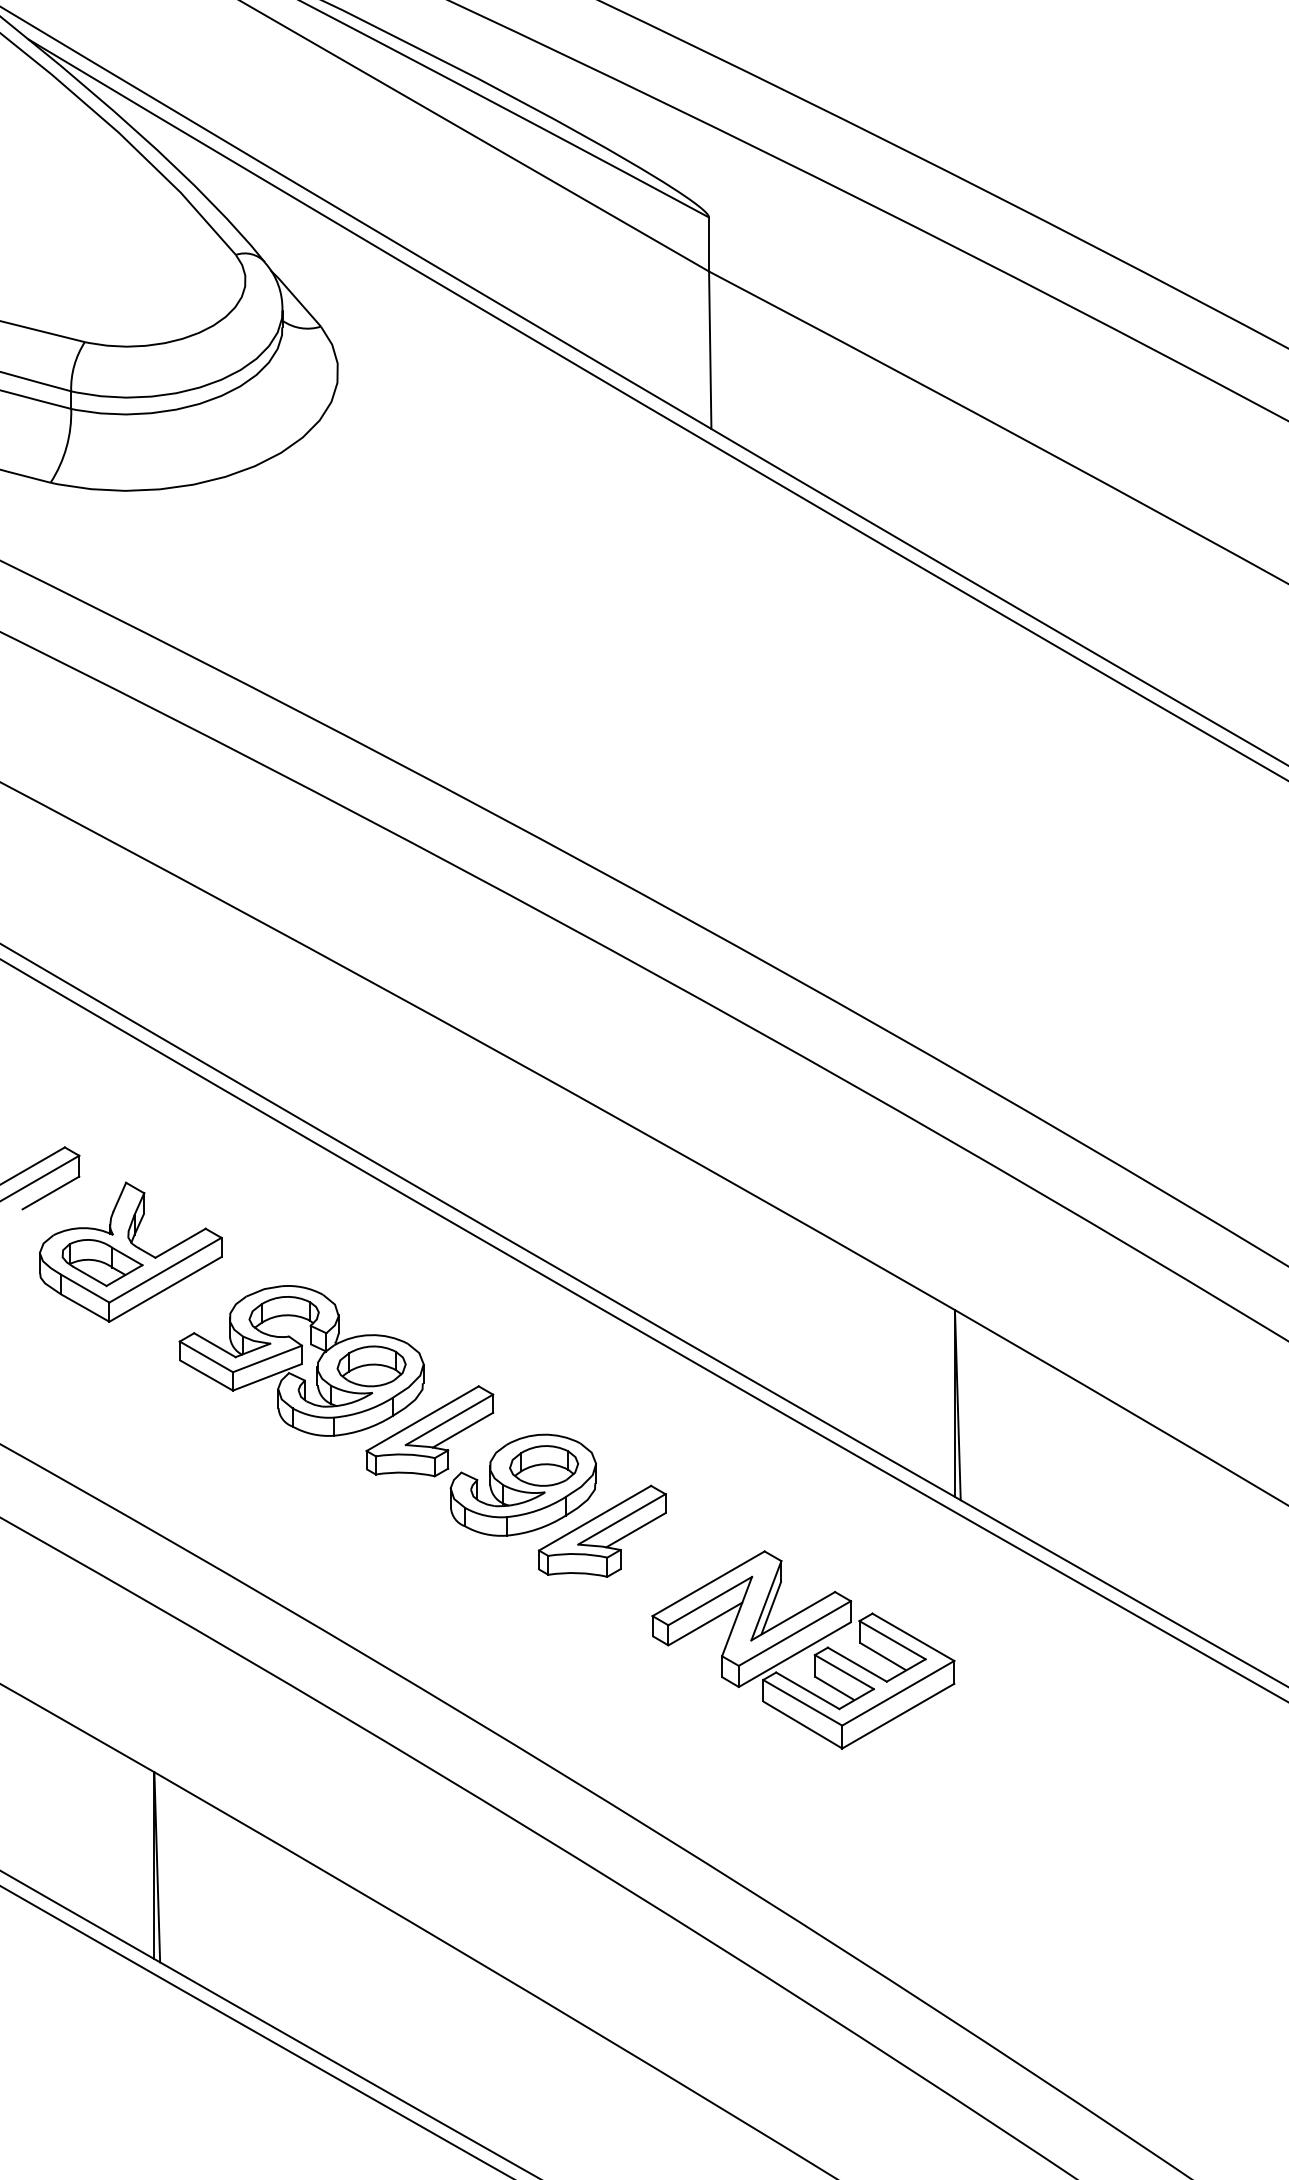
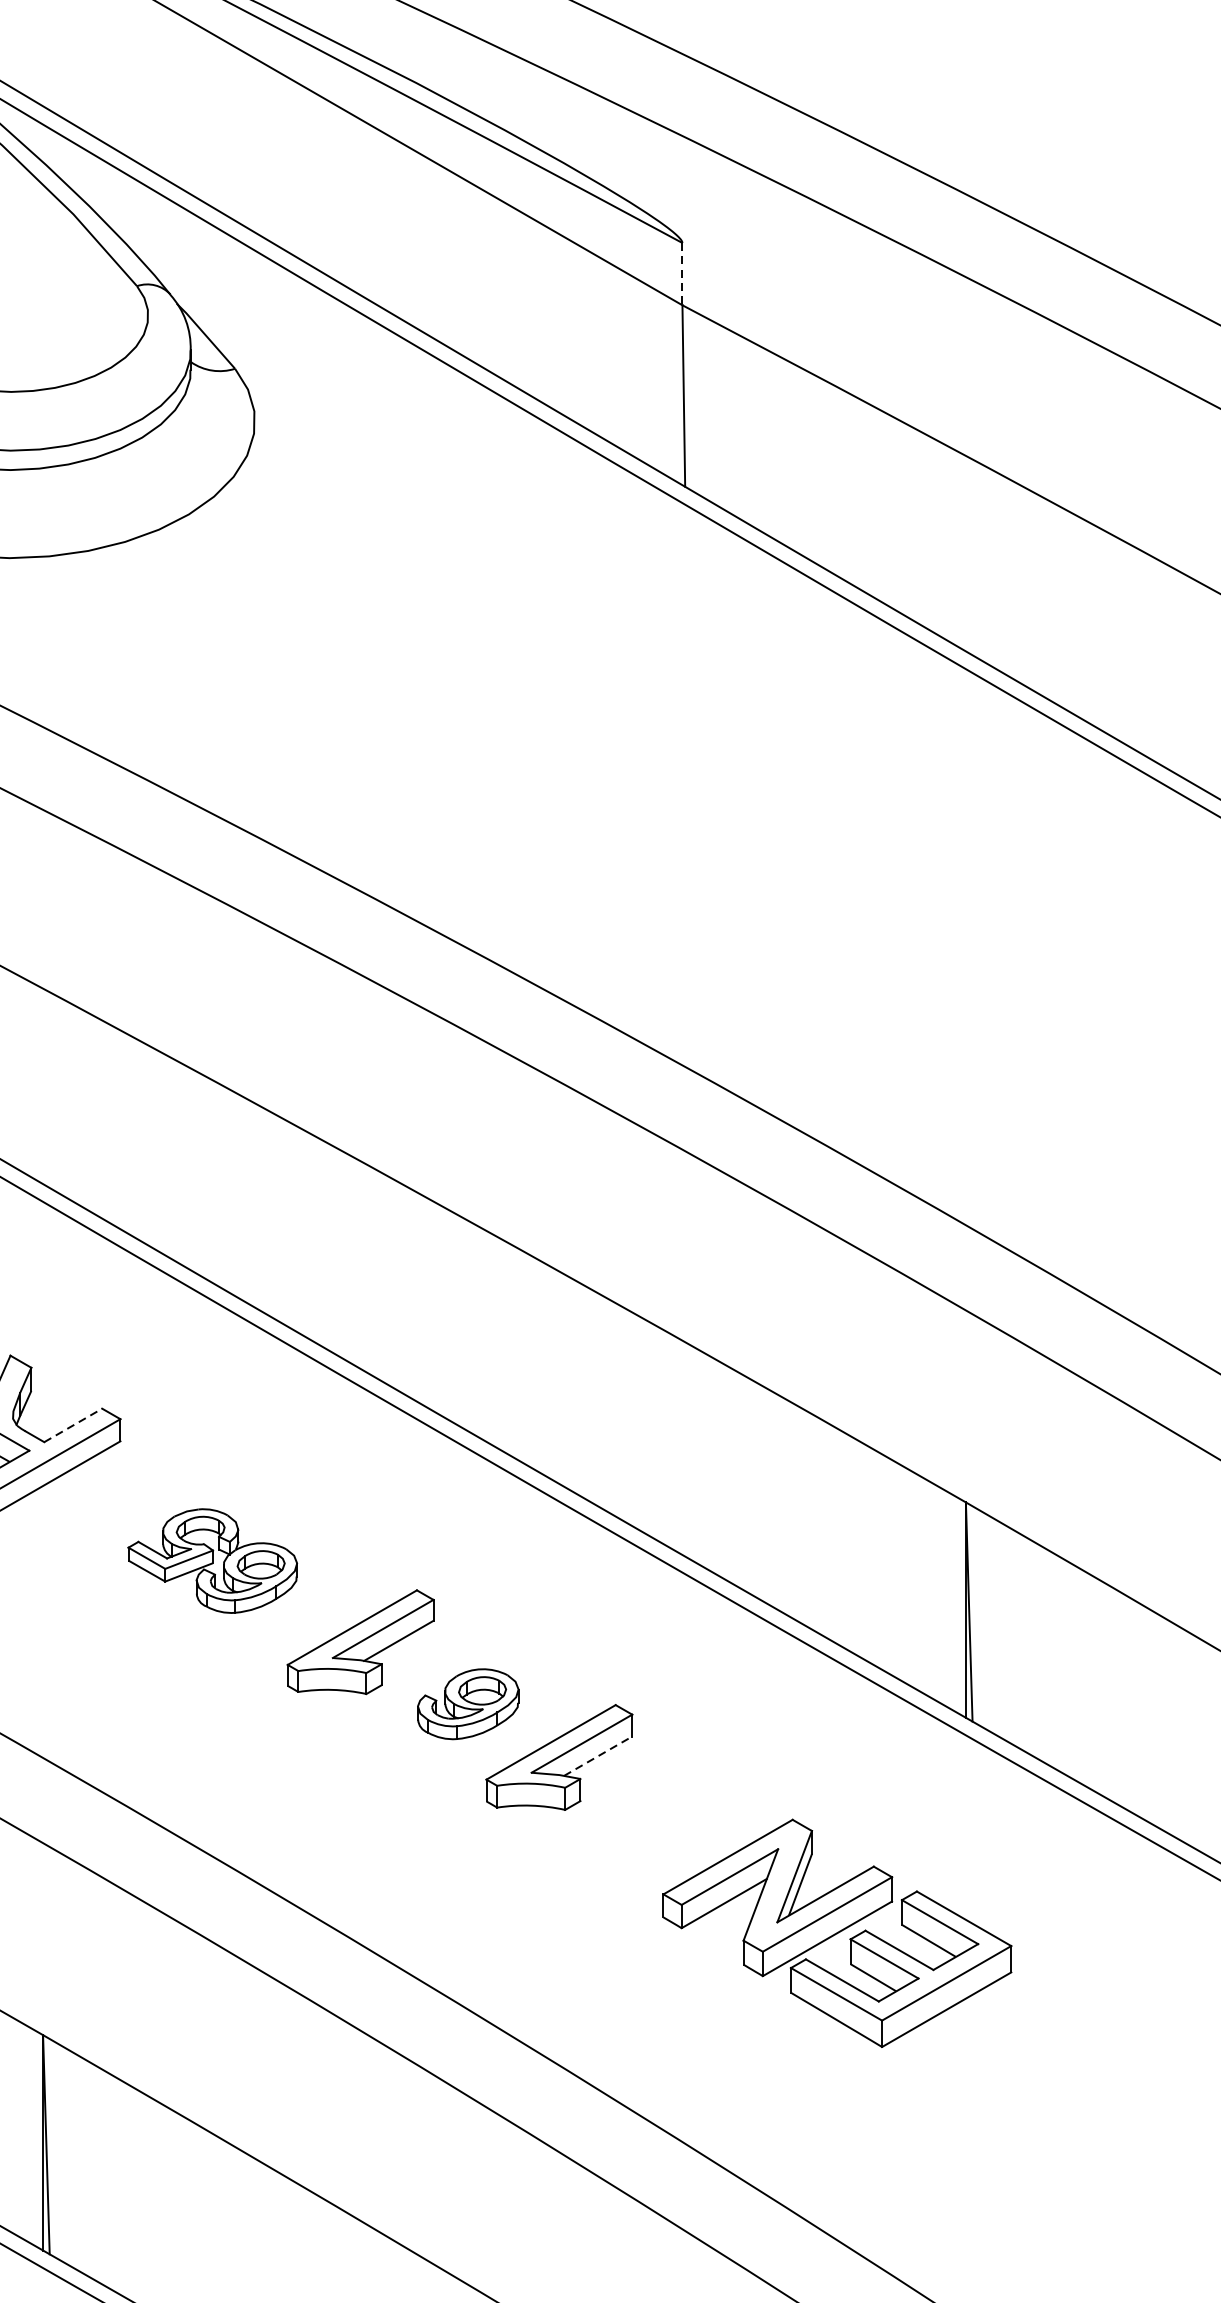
line: (709, 245) -> (682, 275), solid -> dashed
line: (180, 1243) -> (73, 1425), solid -> dashed
part: (301, 1360) -> (212, 1560), size x0.6
part: (522, 1484) -> (467, 1703), size x0.6
line: (636, 1530) -> (598, 1756), solid -> dashed
part: (803, 1649) -> (837, 1932), moved

